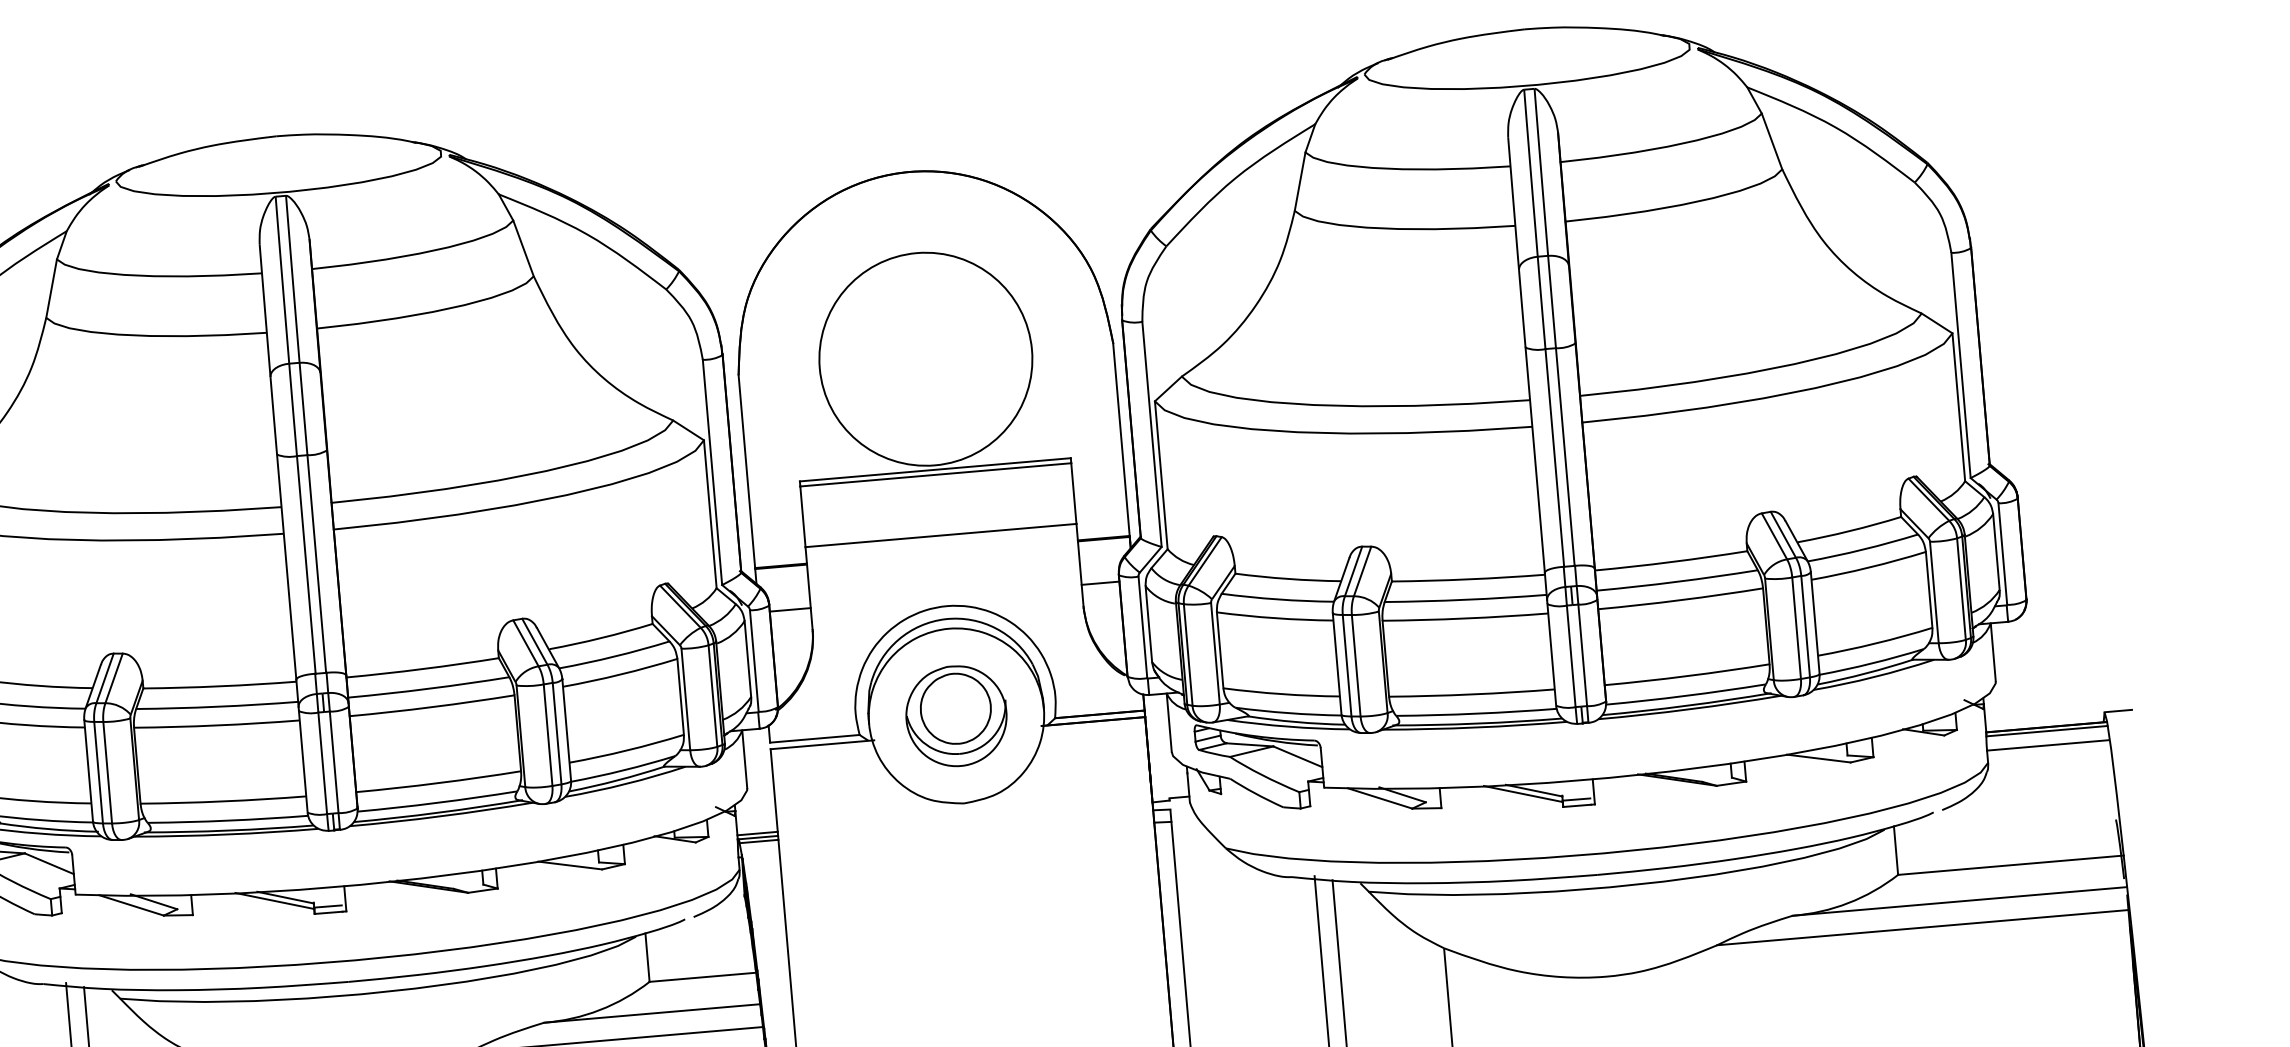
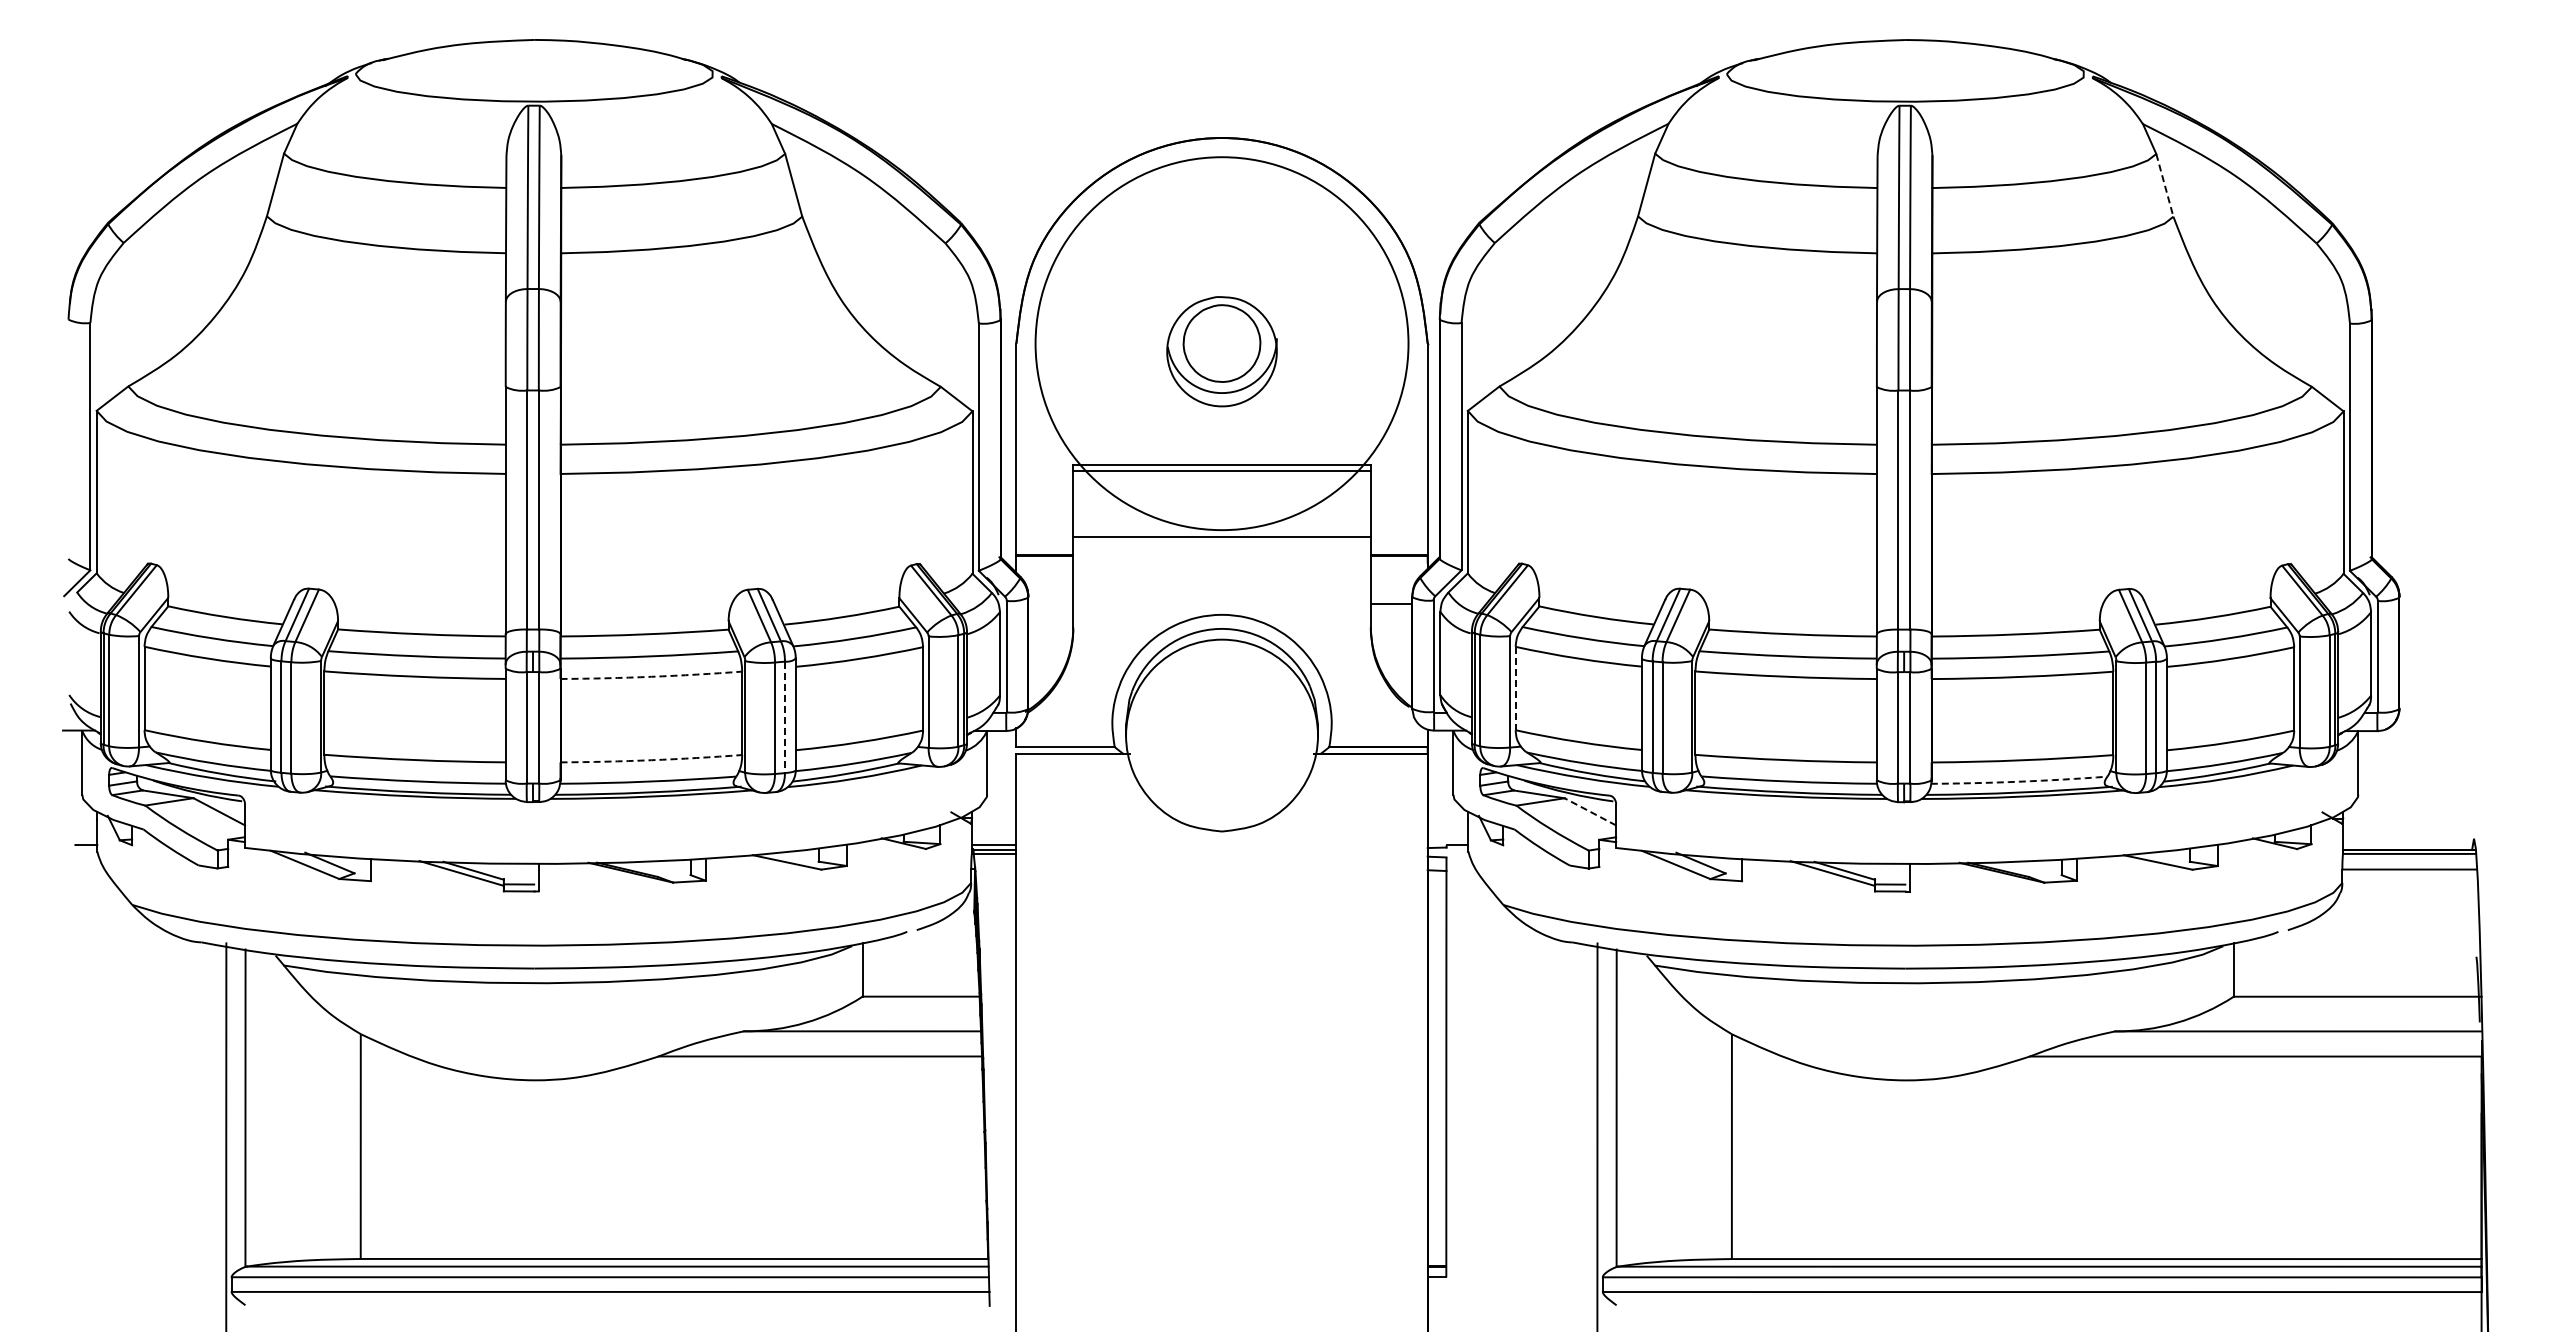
line: (1772, 141) -> (2165, 185), solid -> dashed
circle: (925, 359) -> (1221, 343), size x1.6
line: (790, 610) -> (1050, 604), removed
line: (1220, 650) -> (1515, 688), solid -> dashed
arc: (1686, 695) -> (2019, 781), solid -> dashed
arc: (432, 706) -> (651, 676), solid -> dashed
line: (2118, 710) -> (2489, 838), removed
part: (955, 716) -> (1221, 351), moved
line: (556, 733) -> (784, 717), solid -> dashed
line: (1297, 756) -> (1589, 811), solid -> dashed
arc: (438, 783) -> (651, 760), solid -> dashed

